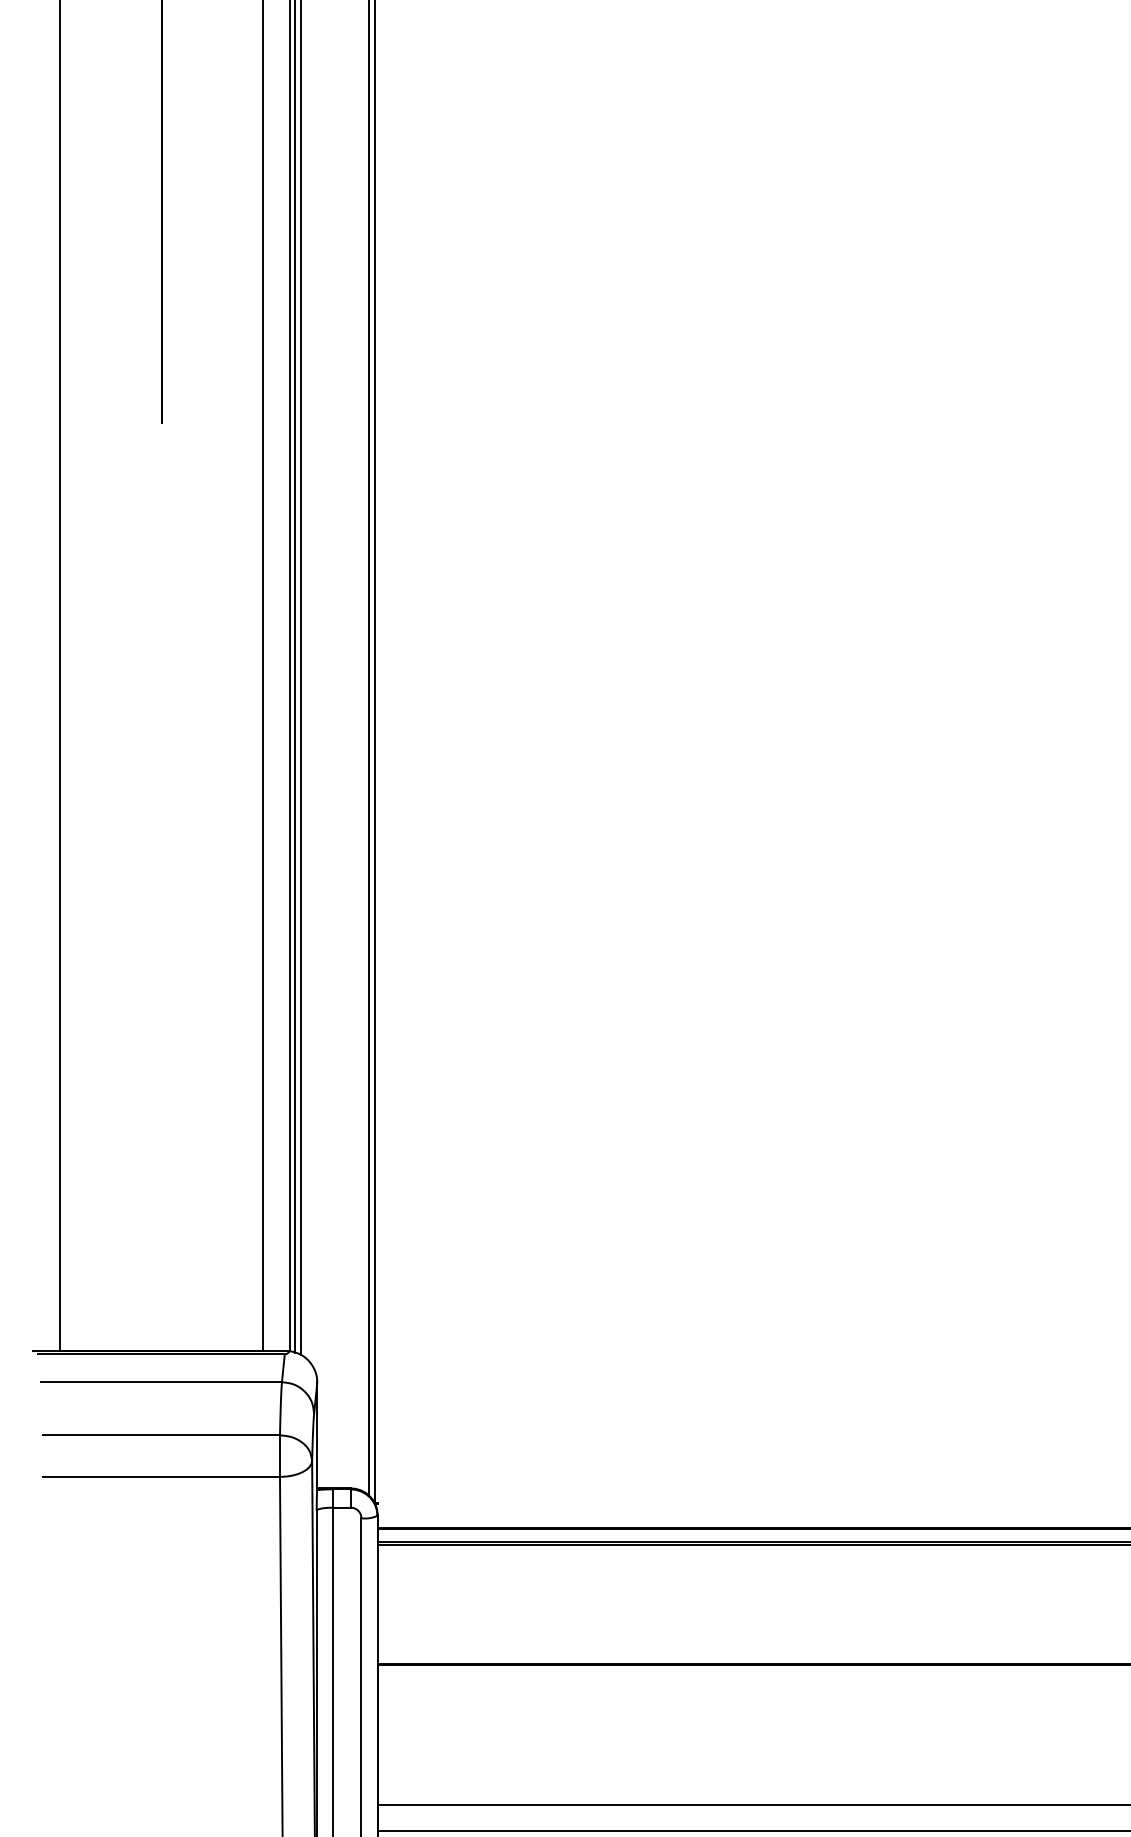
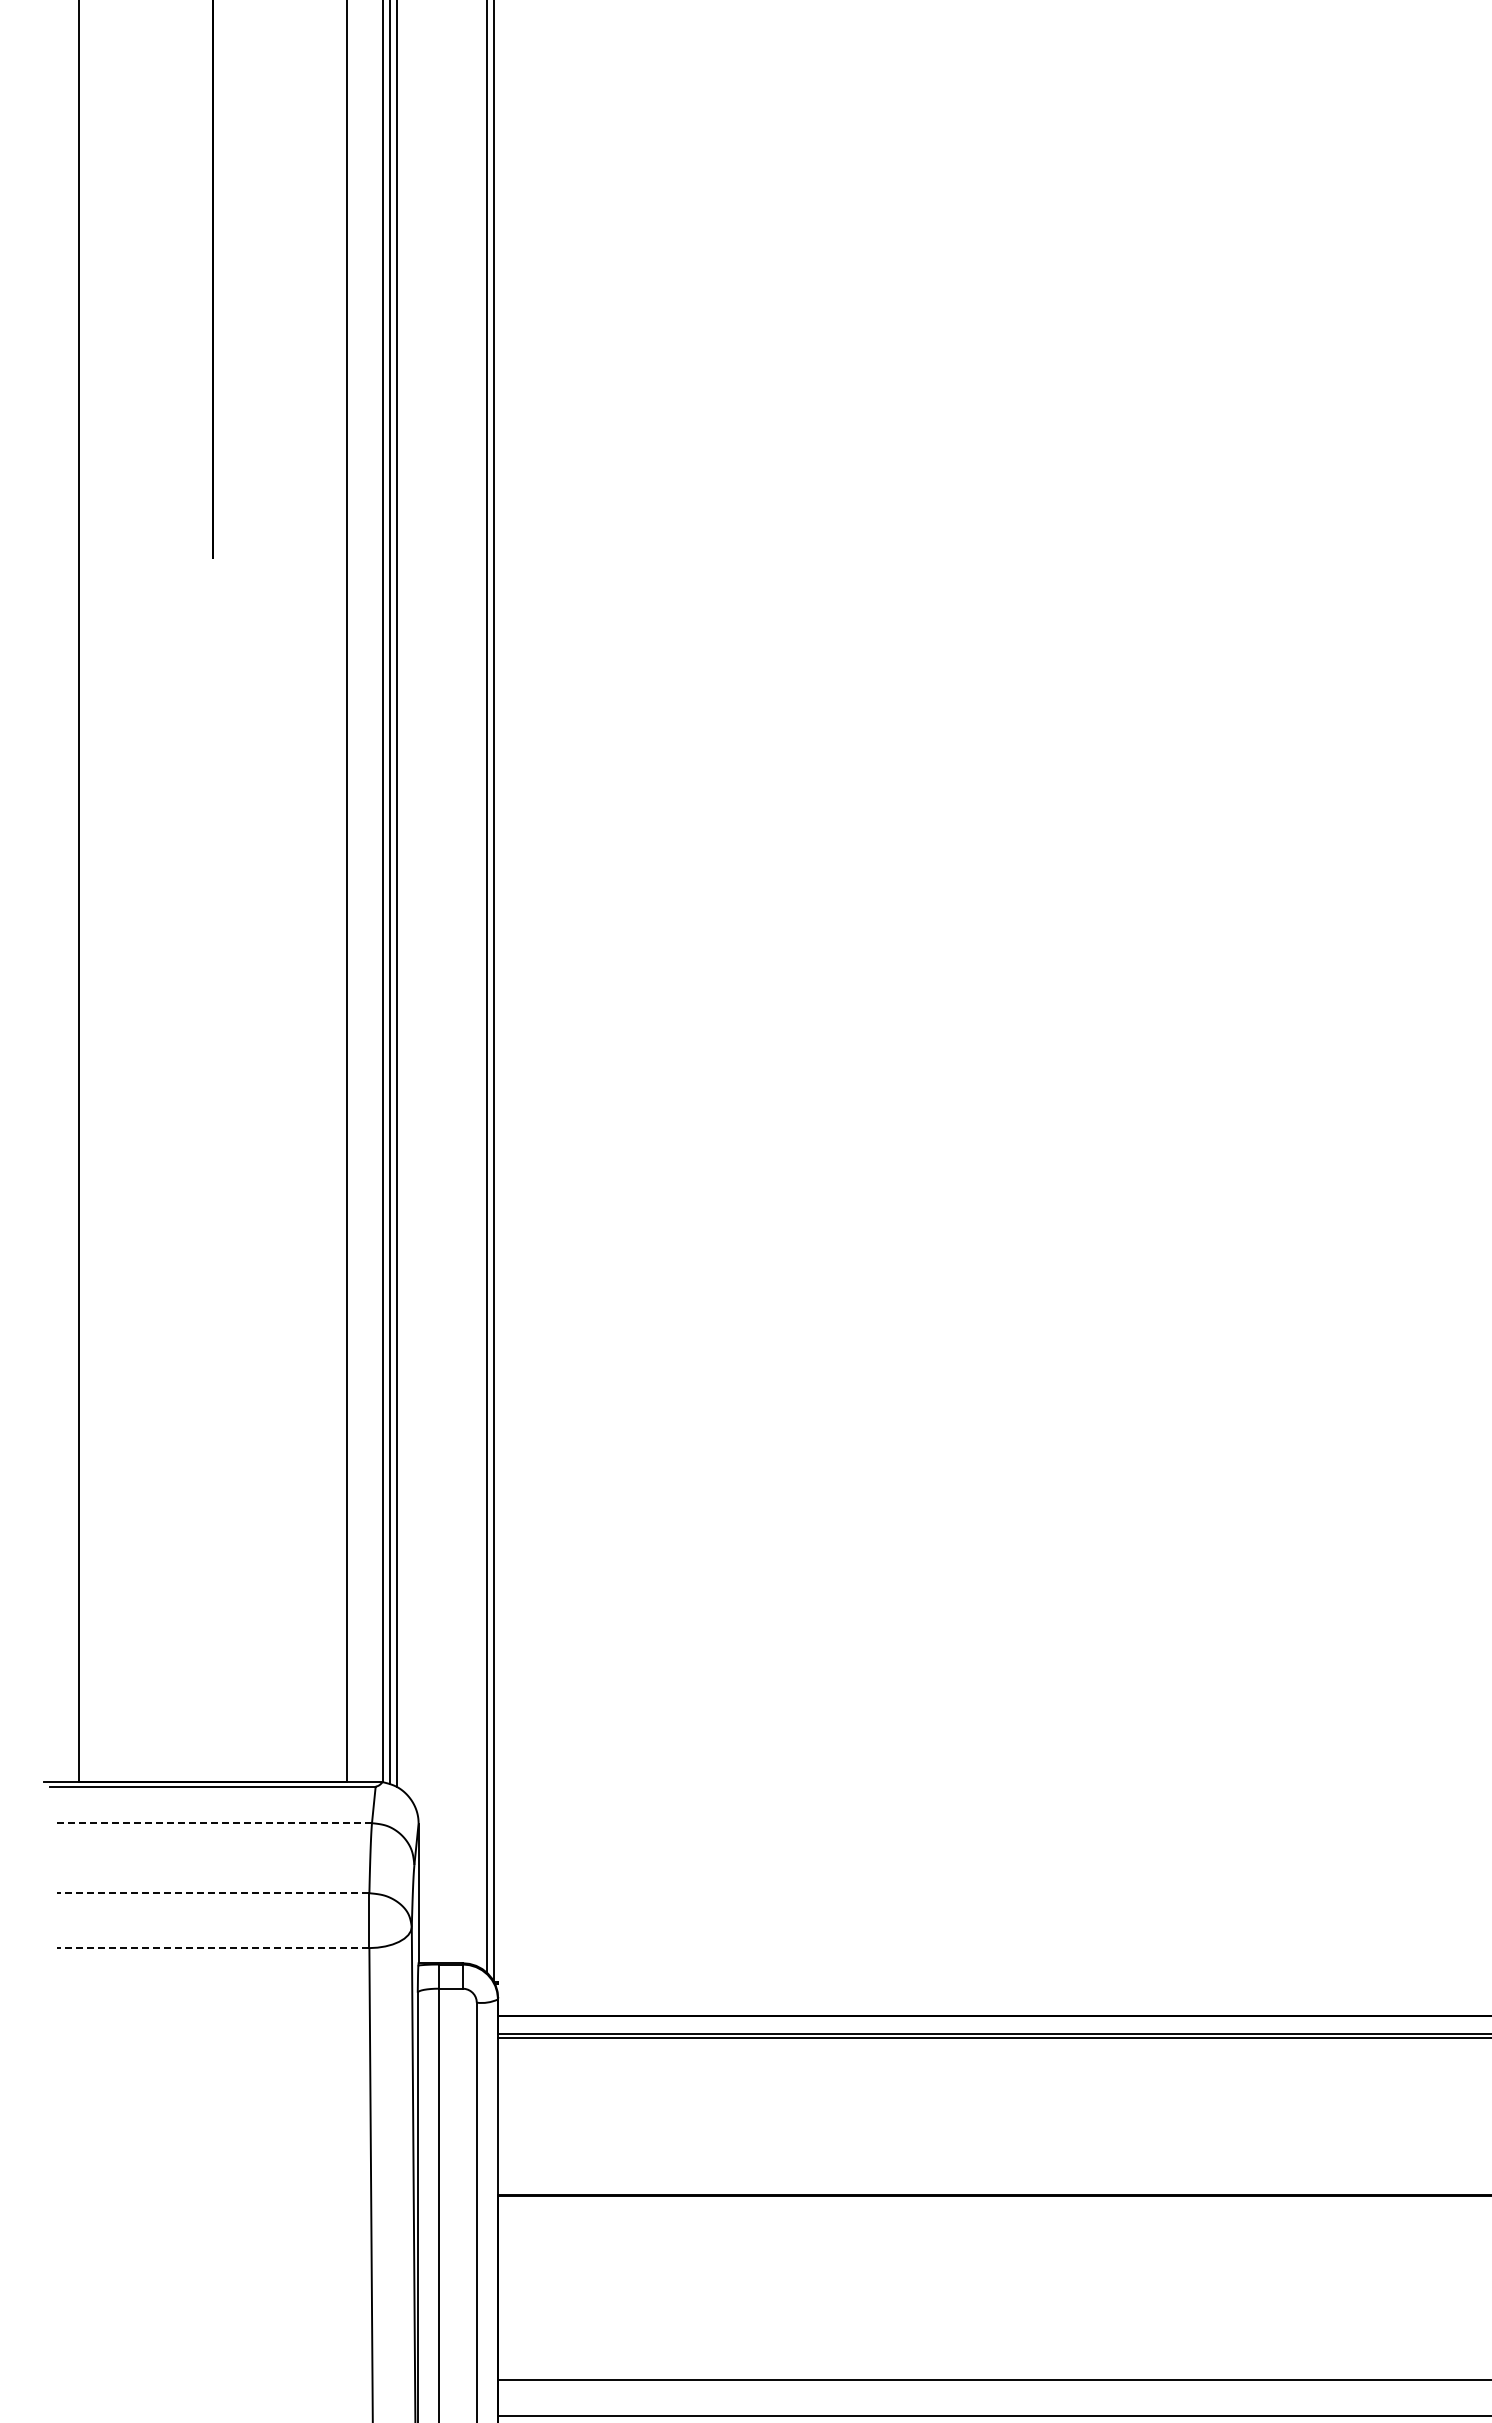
line: (161, 1382) -> (213, 1823), solid -> dashed
line: (161, 1435) -> (212, 1893), solid -> dashed
line: (161, 1477) -> (212, 1948), solid -> dashed

